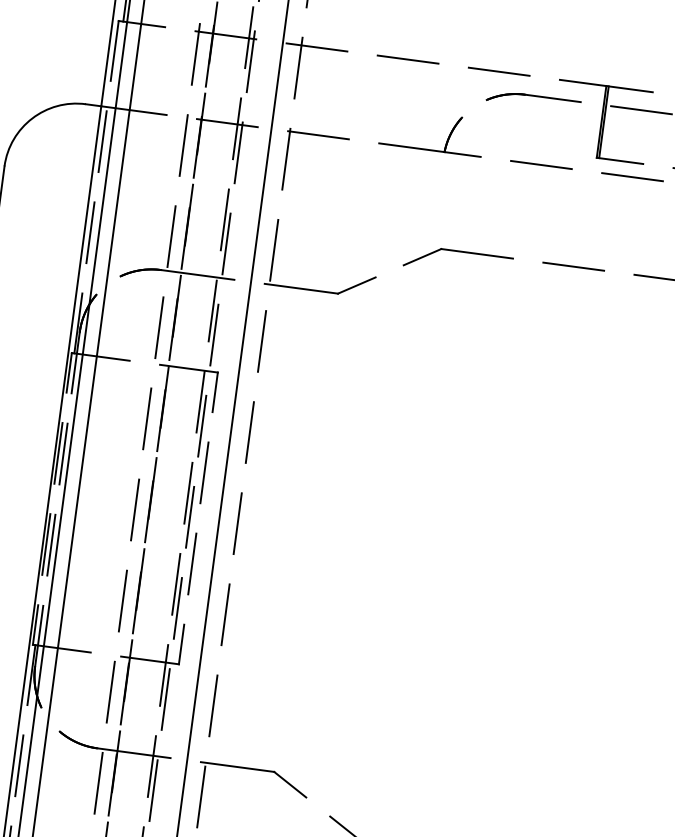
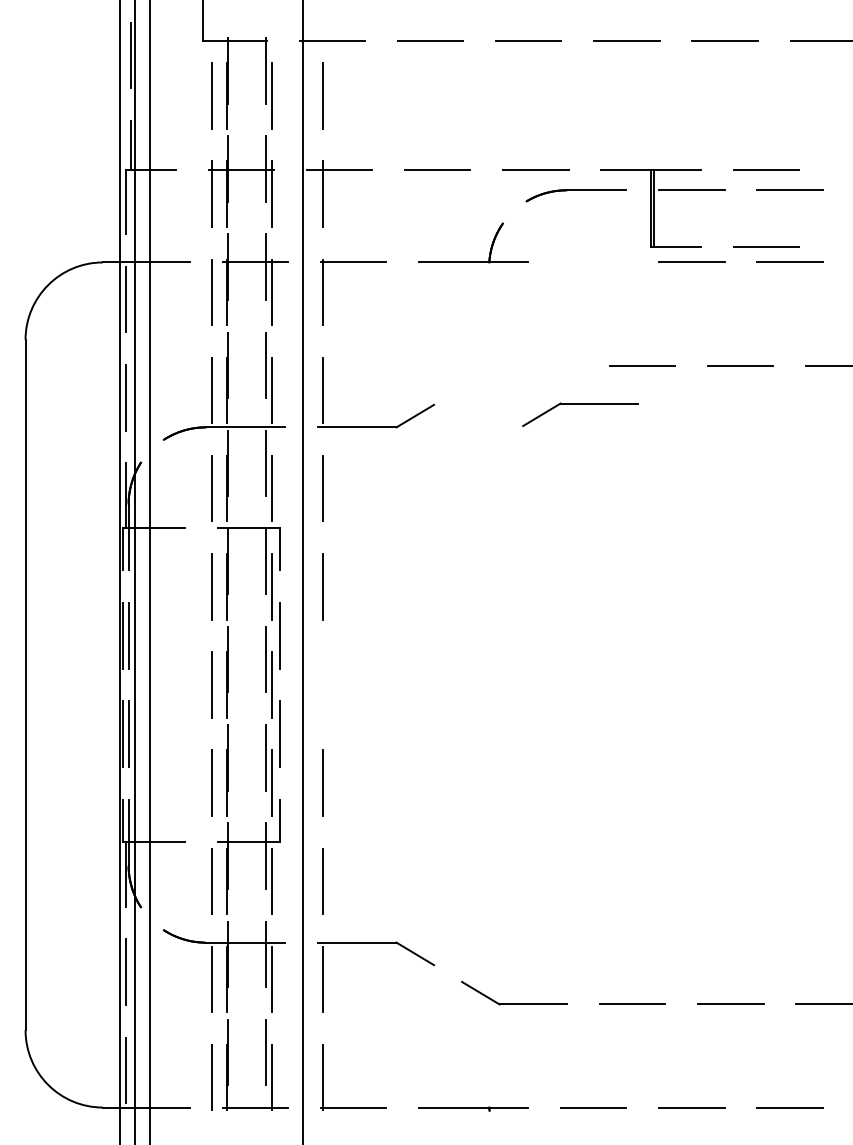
line: (541, 165) -> (593, 262), removed
part: (459, 252) -> (580, 404), moved
line: (237, 523) -> (322, 684), removed

